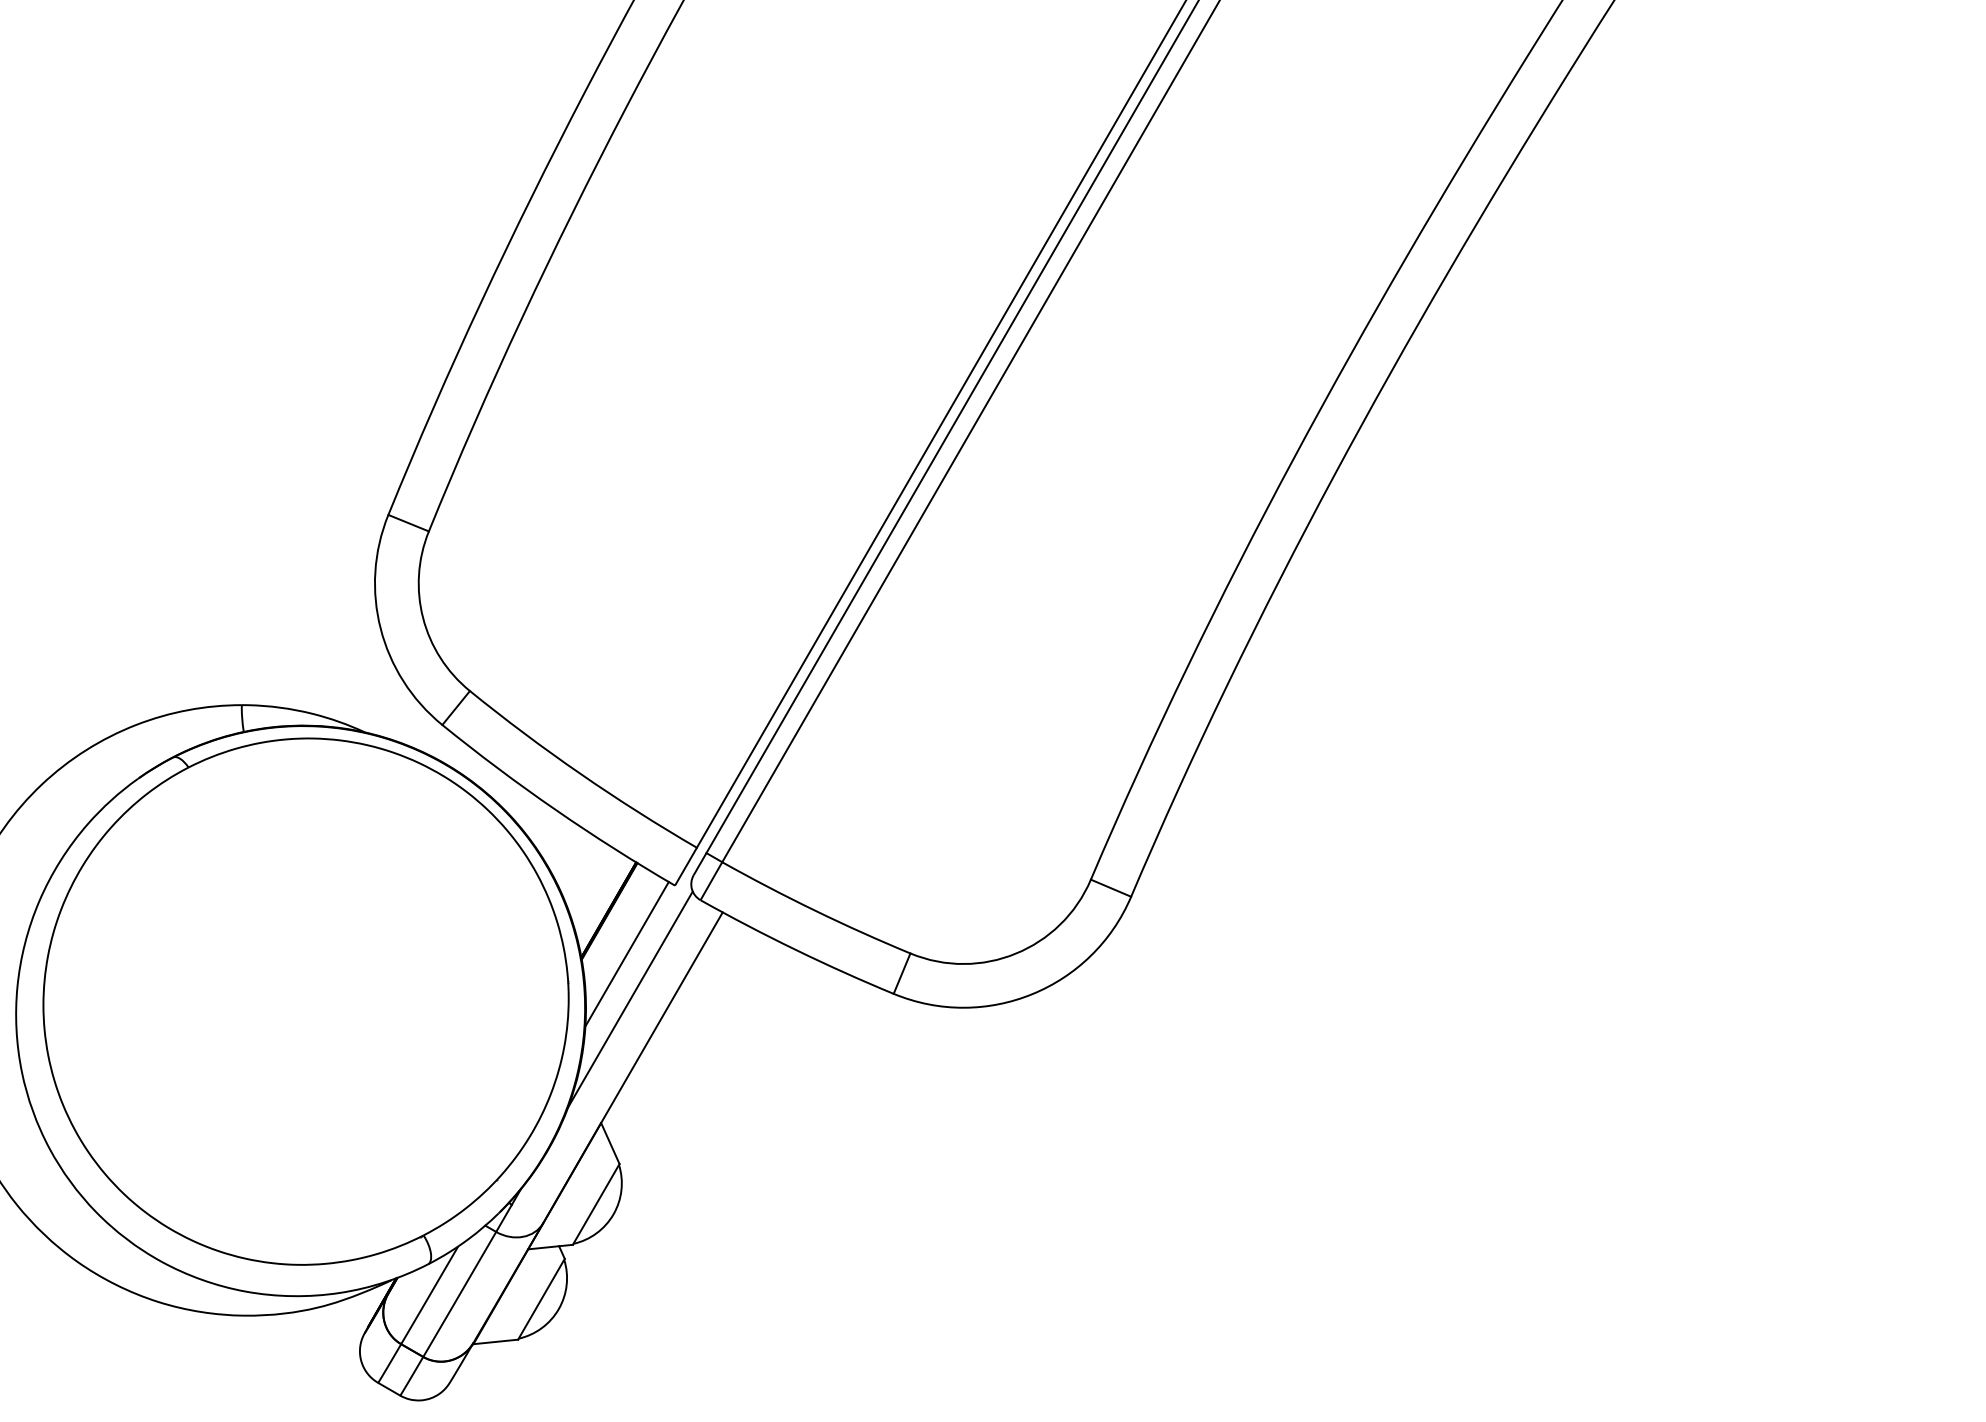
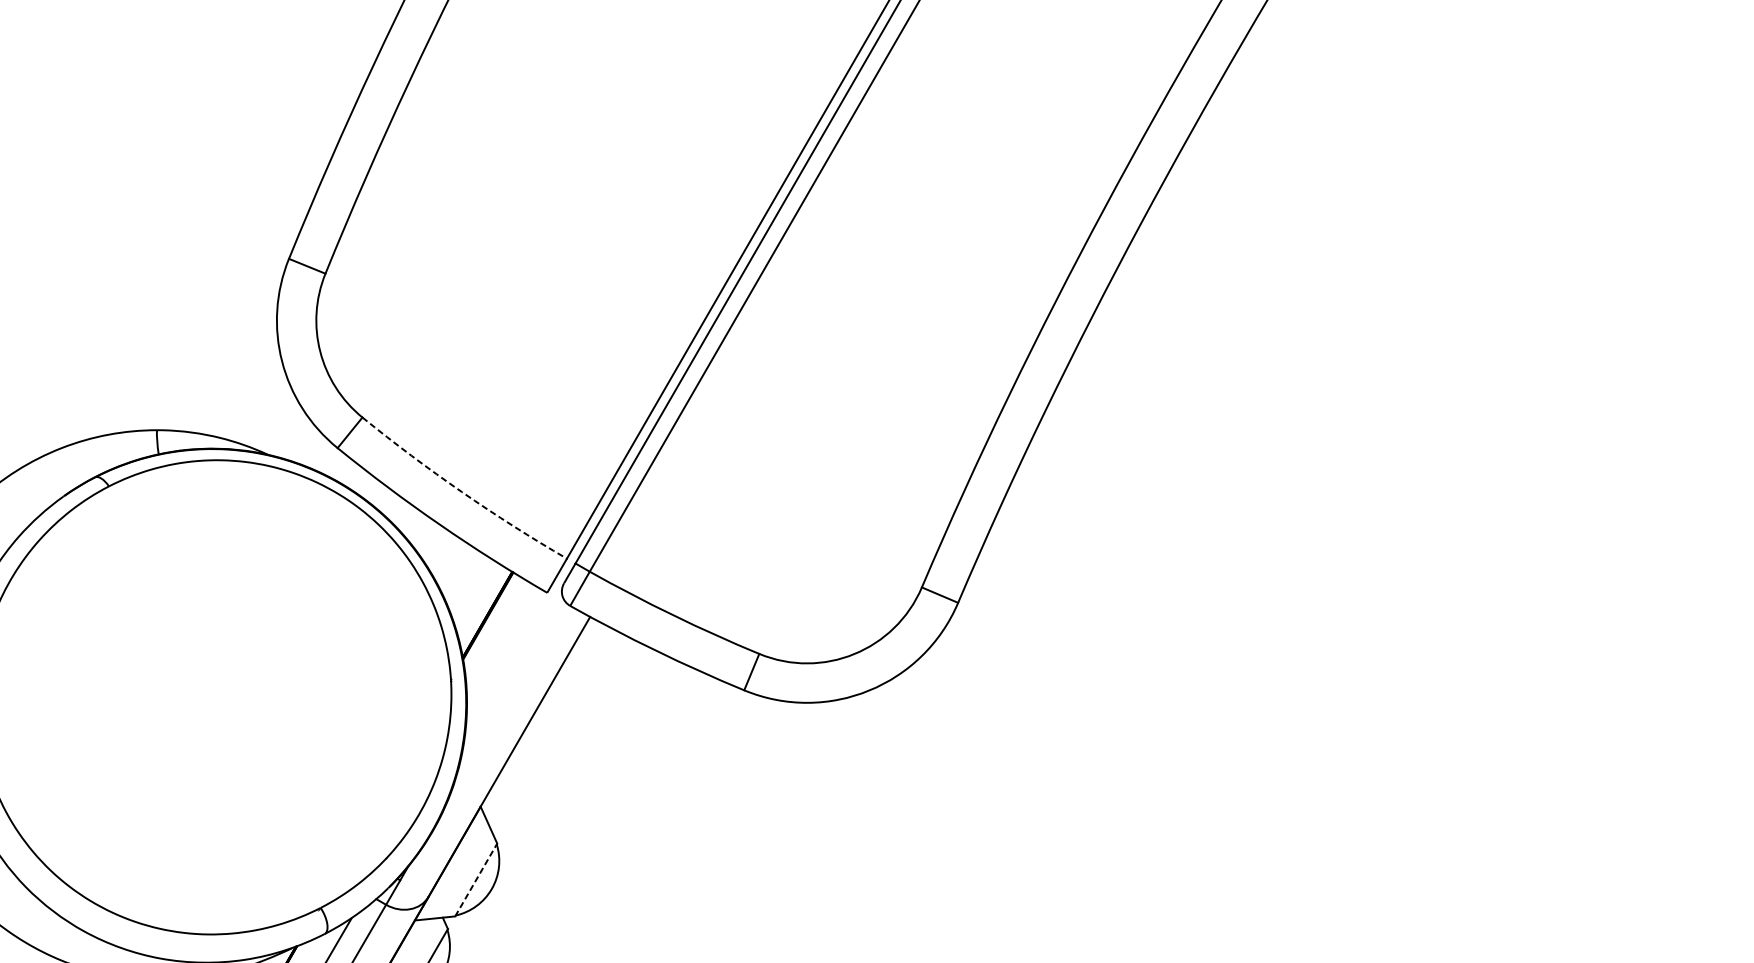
arc: (580, 773) -> (462, 491), solid -> dashed
line: (626, 954) -> (503, 654), removed
line: (630, 999) -> (507, 695), removed
line: (596, 1204) -> (476, 880), solid -> dashed

